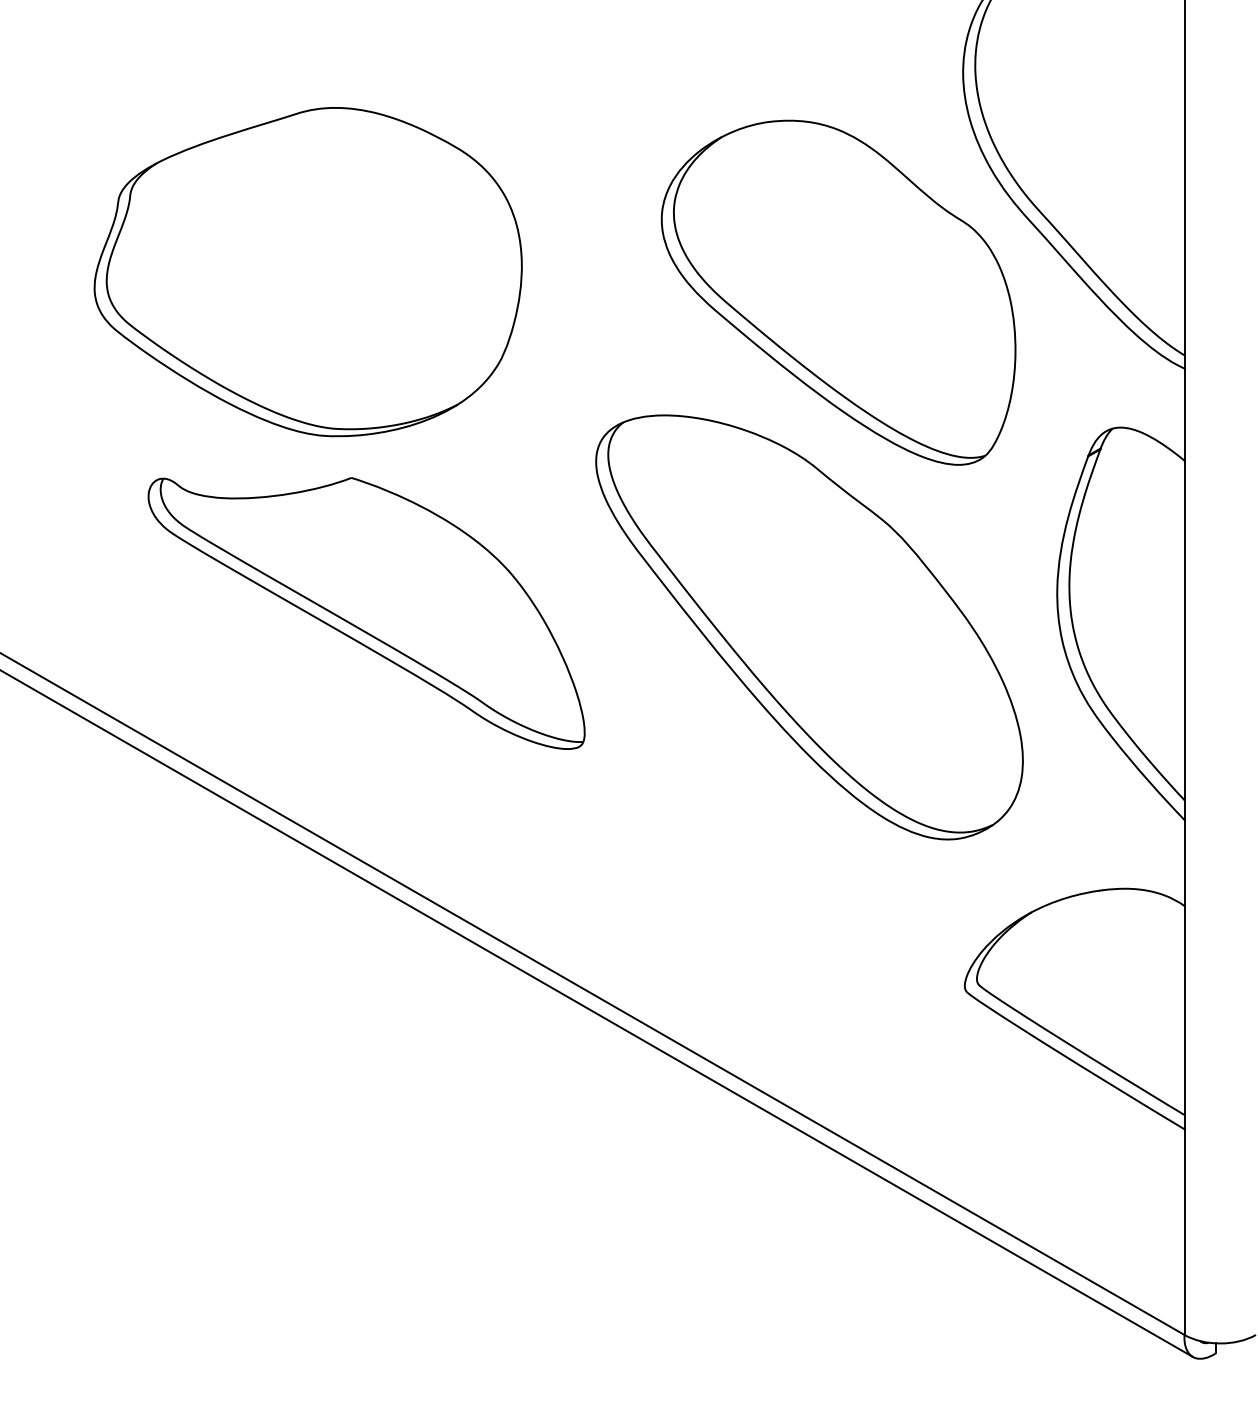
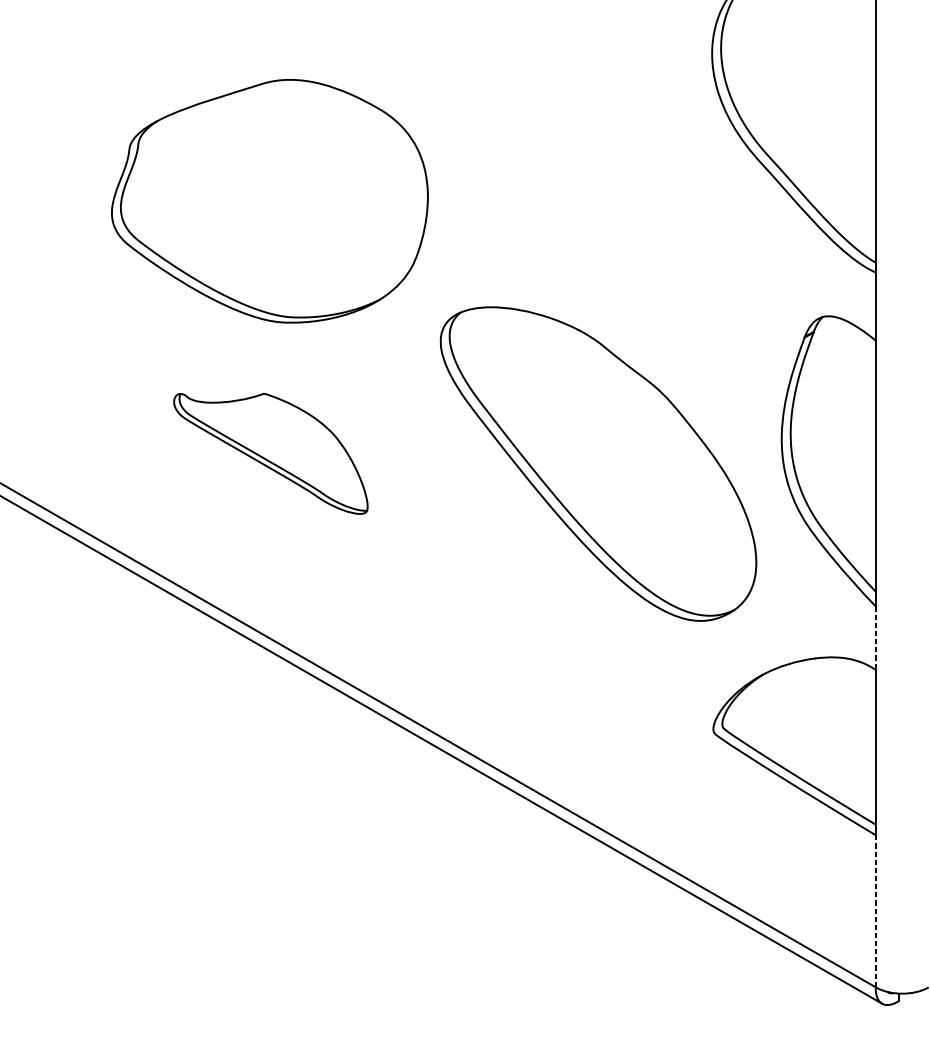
part: (307, 272) -> (269, 201), moved
part: (838, 292) -> (619, 216), removed
part: (366, 613) -> (270, 453), size x0.6
line: (1184, 863) -> (875, 638), solid -> dashed
line: (1184, 1232) -> (875, 911), solid -> dashed

